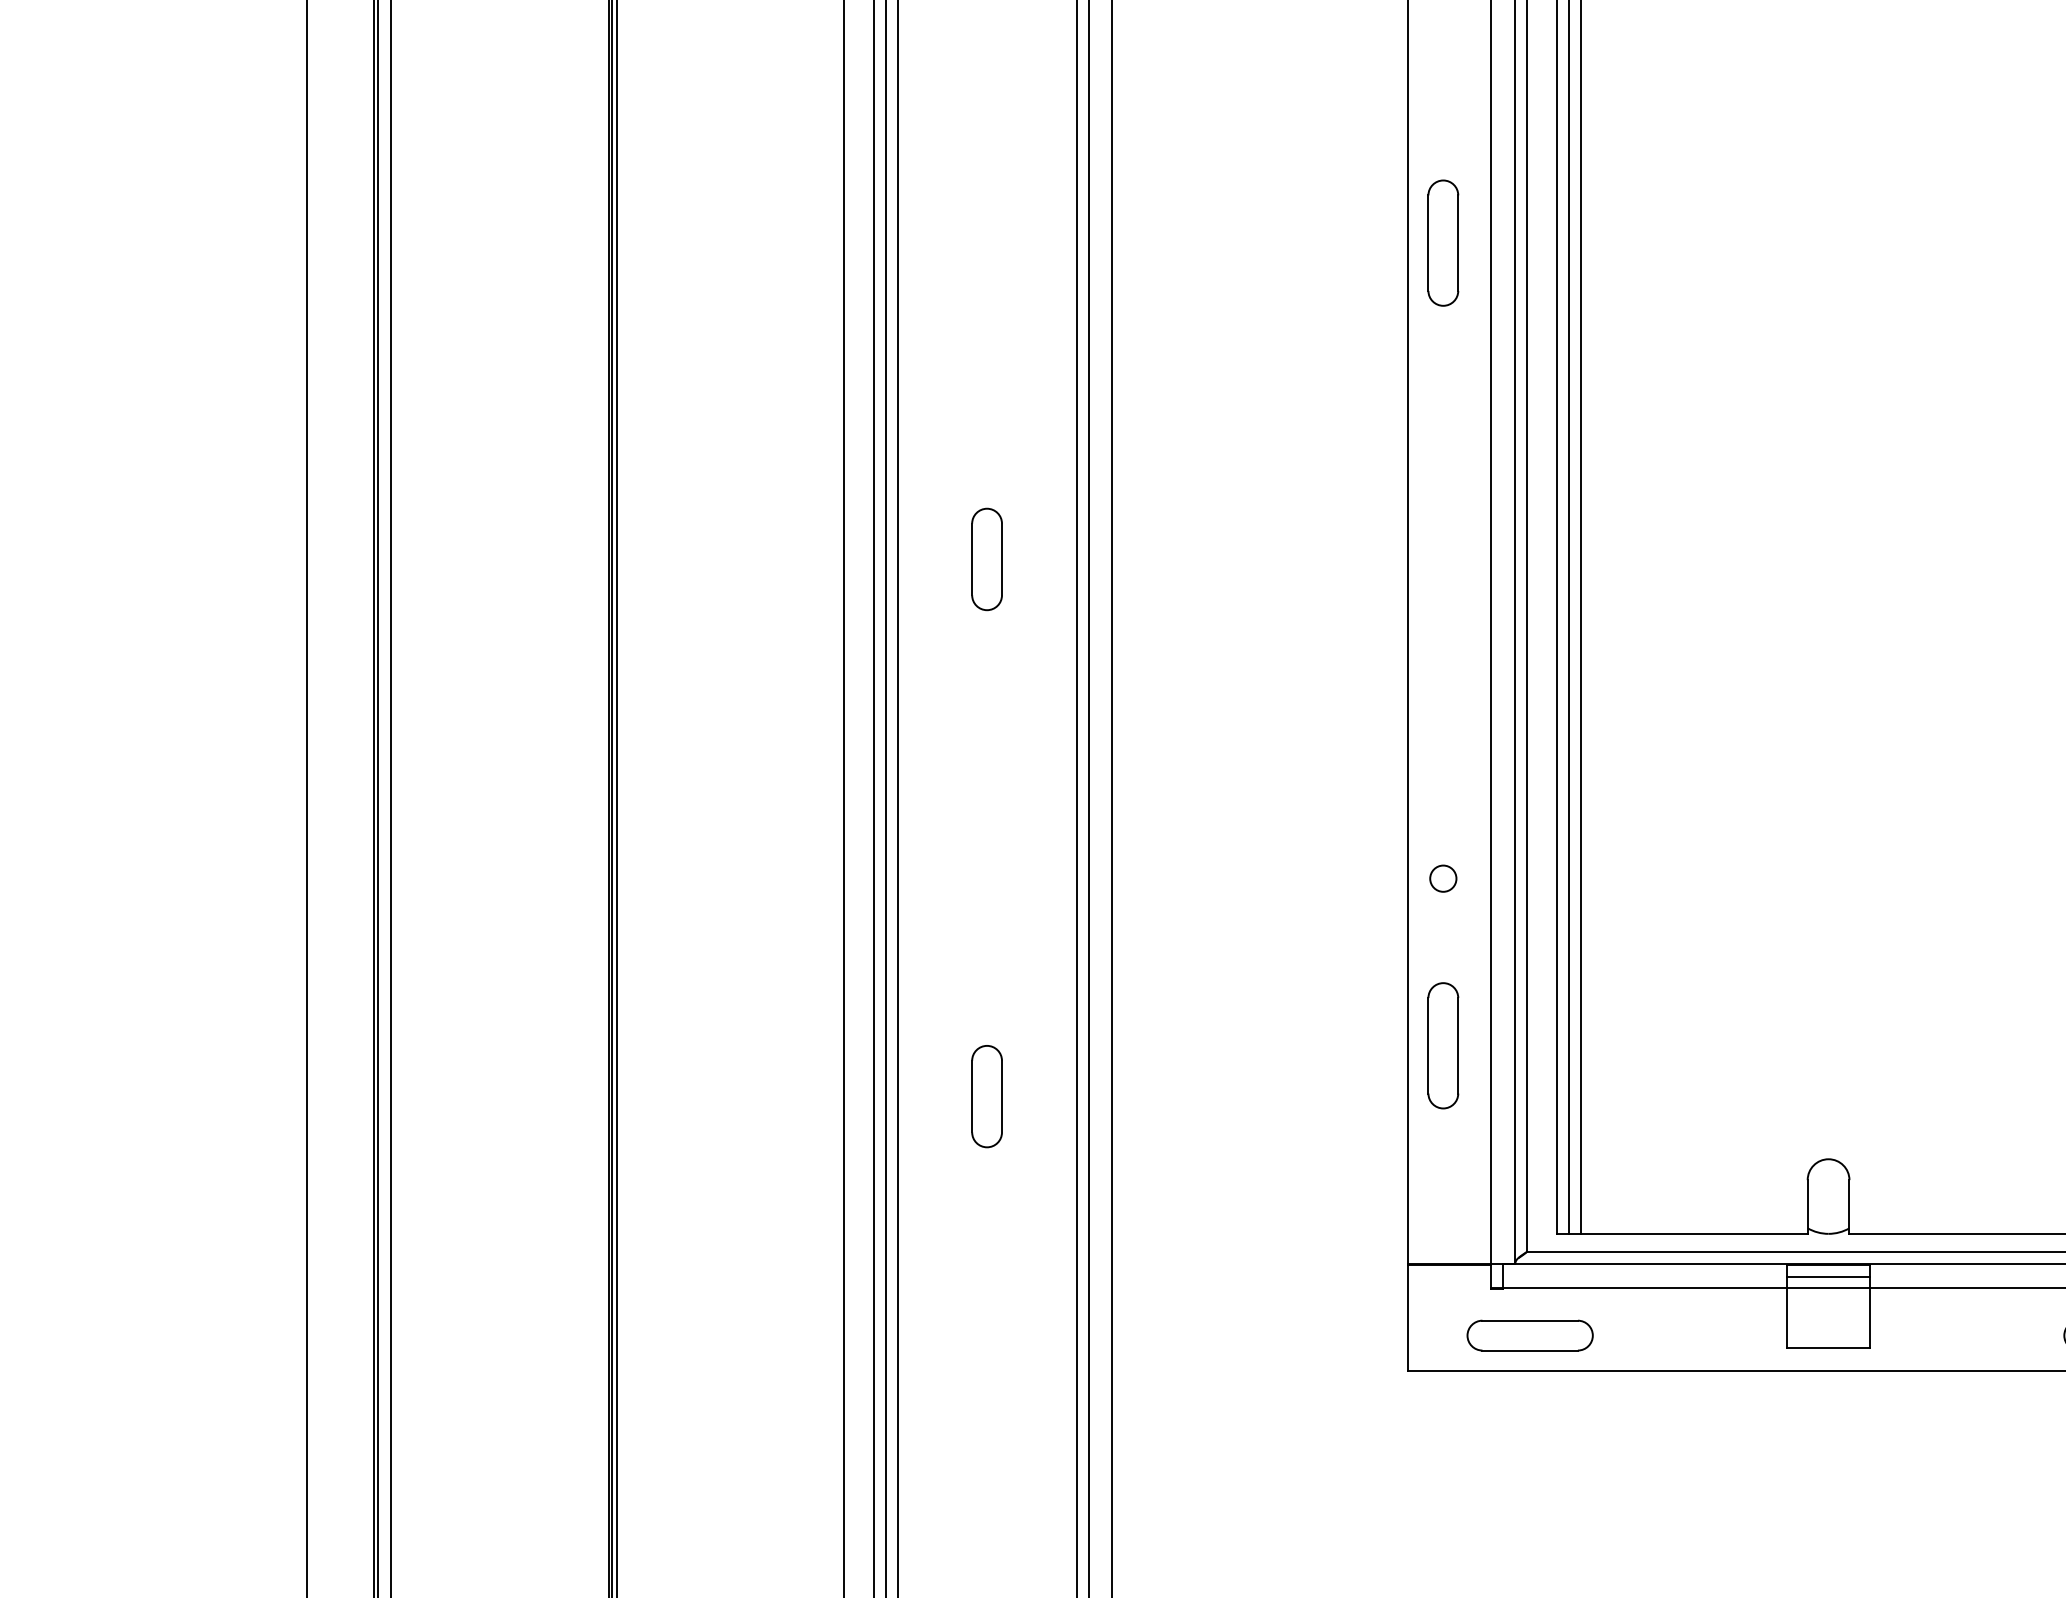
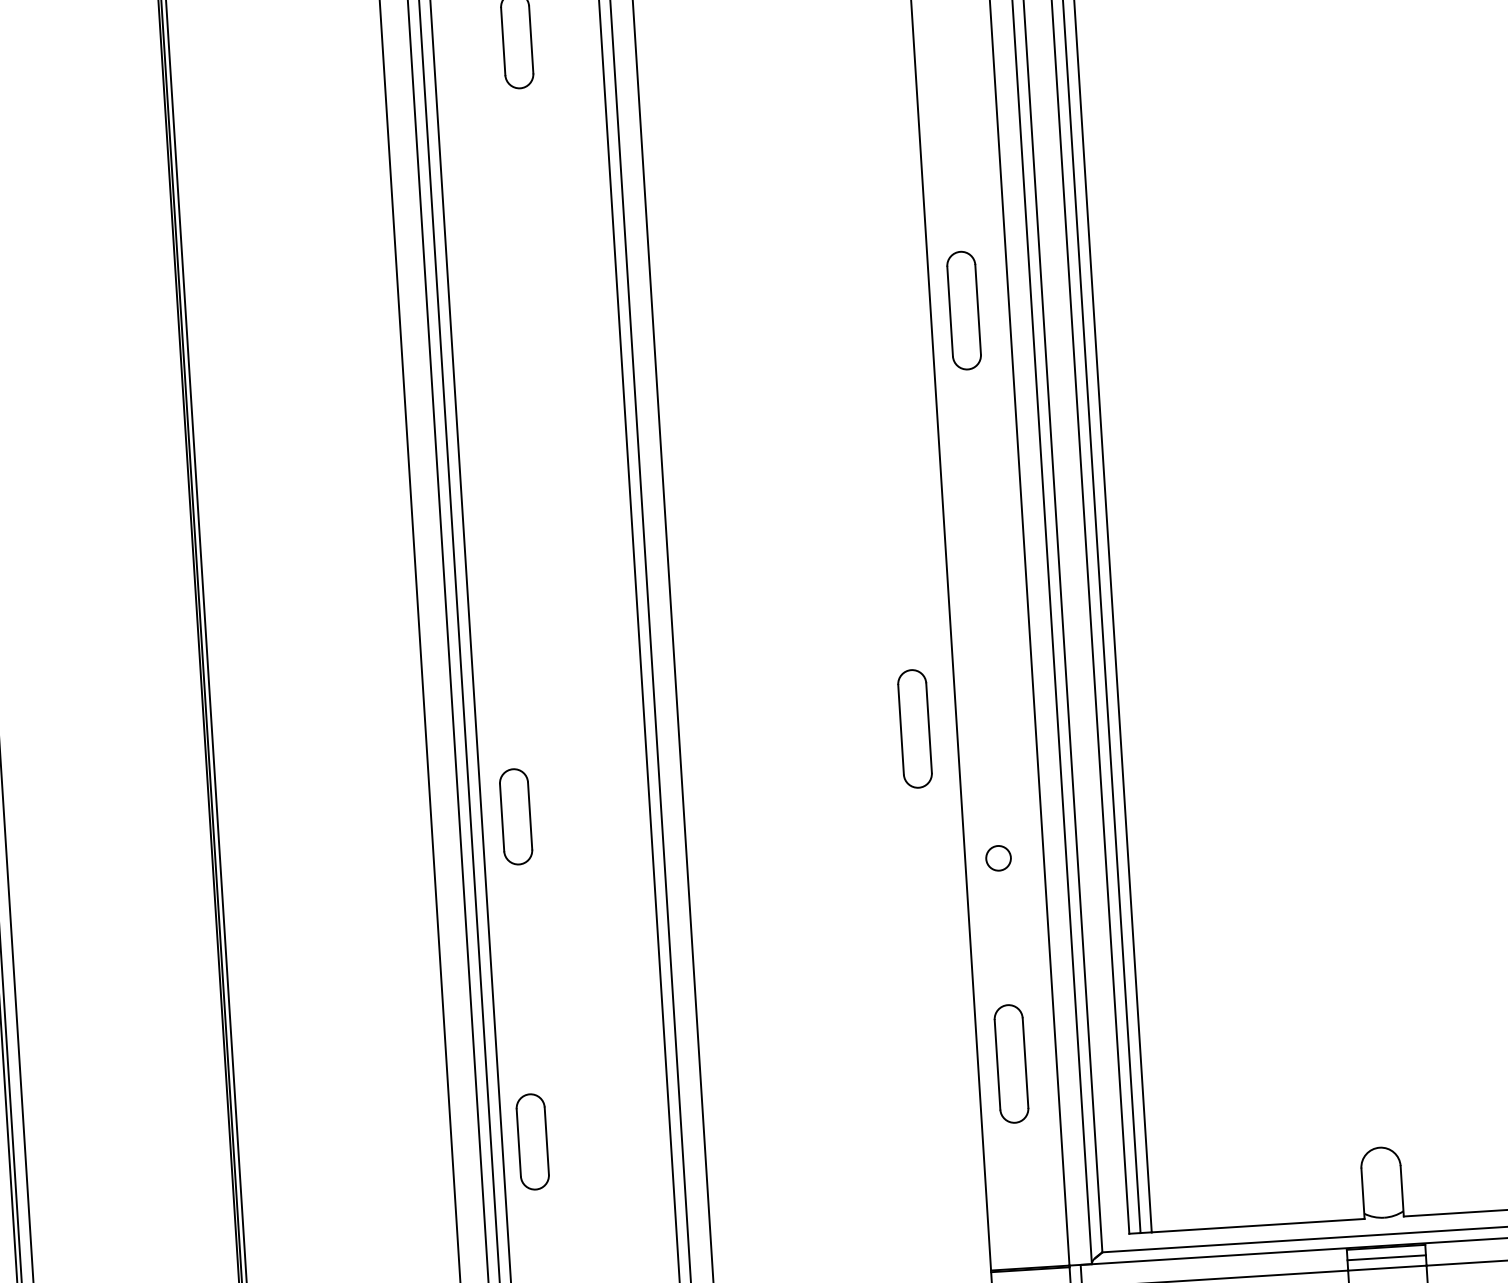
part: (986, 559) -> (515, 816), moved
part: (1363, 683) -> (915, 728), added
circle: (1443, 878) -> (998, 858), moved
part: (986, 1096) -> (532, 1141), moved

